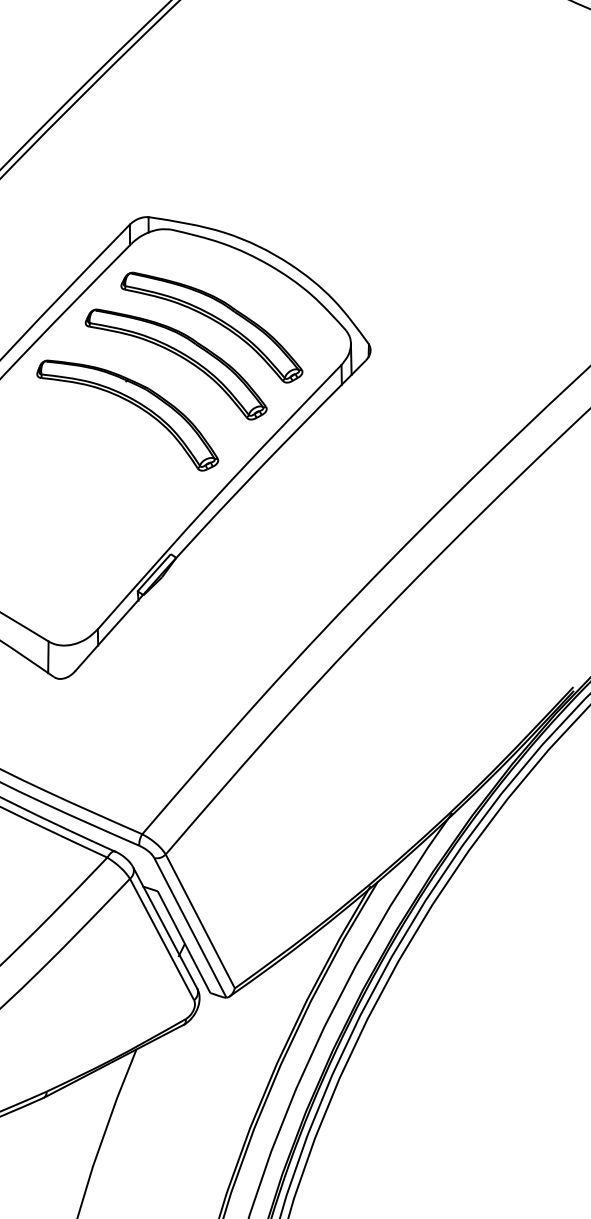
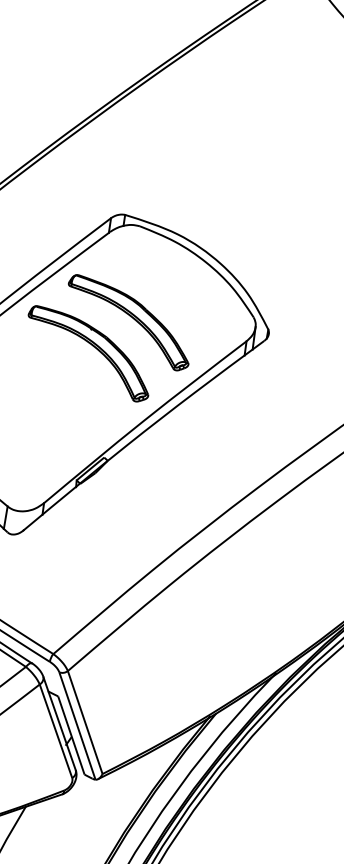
part: (215, 322) -> (161, 297), removed

